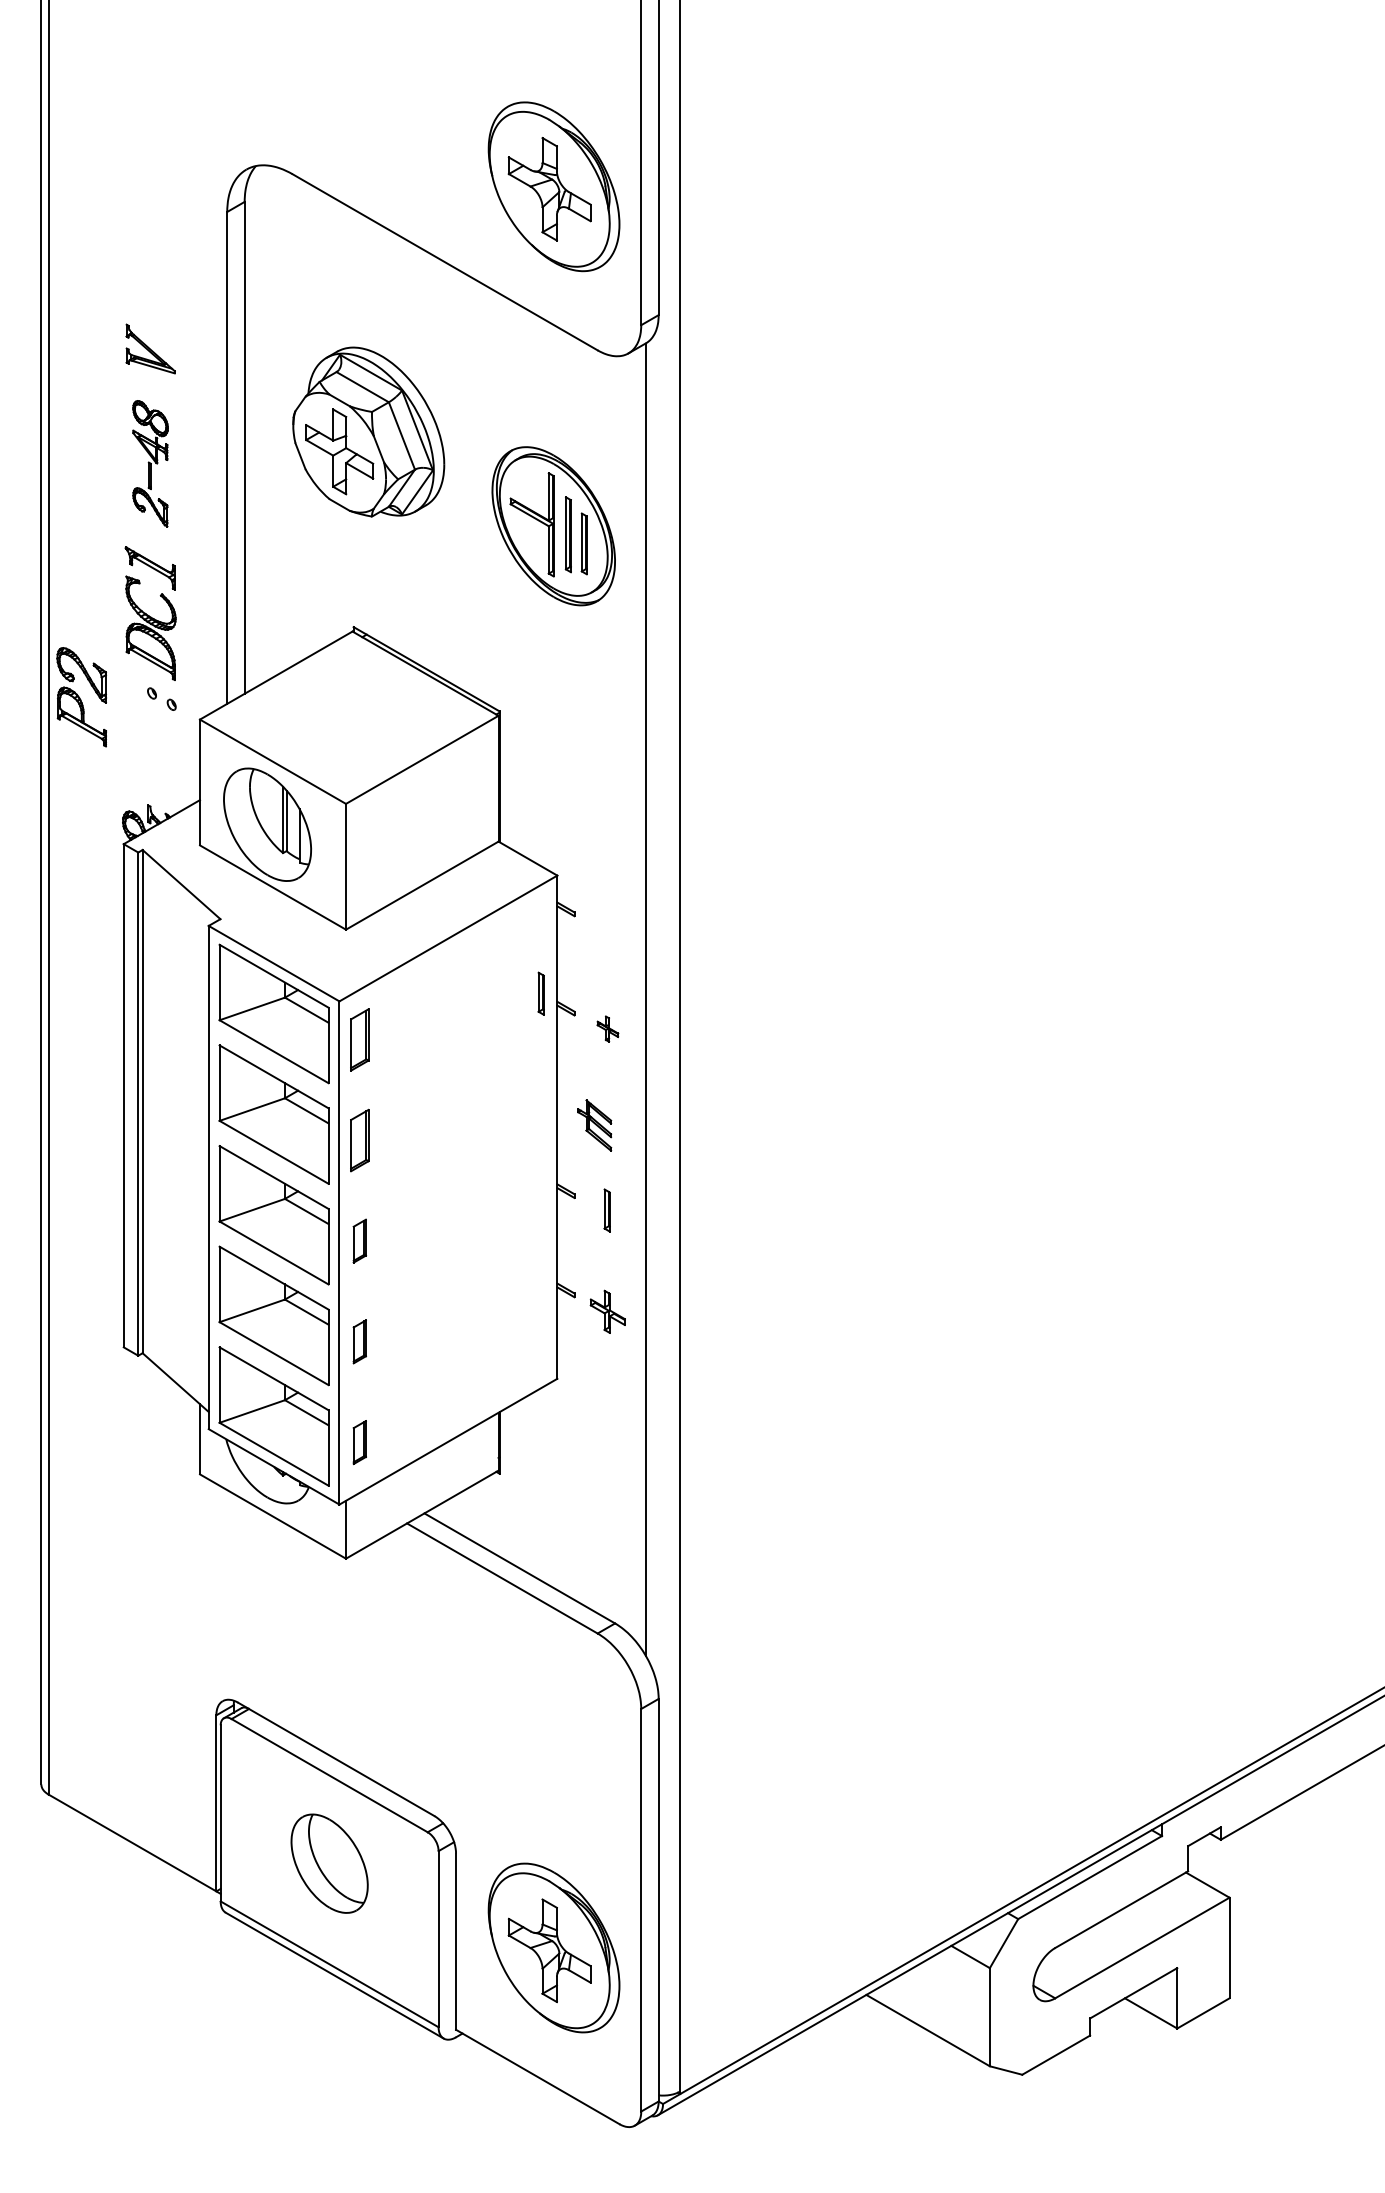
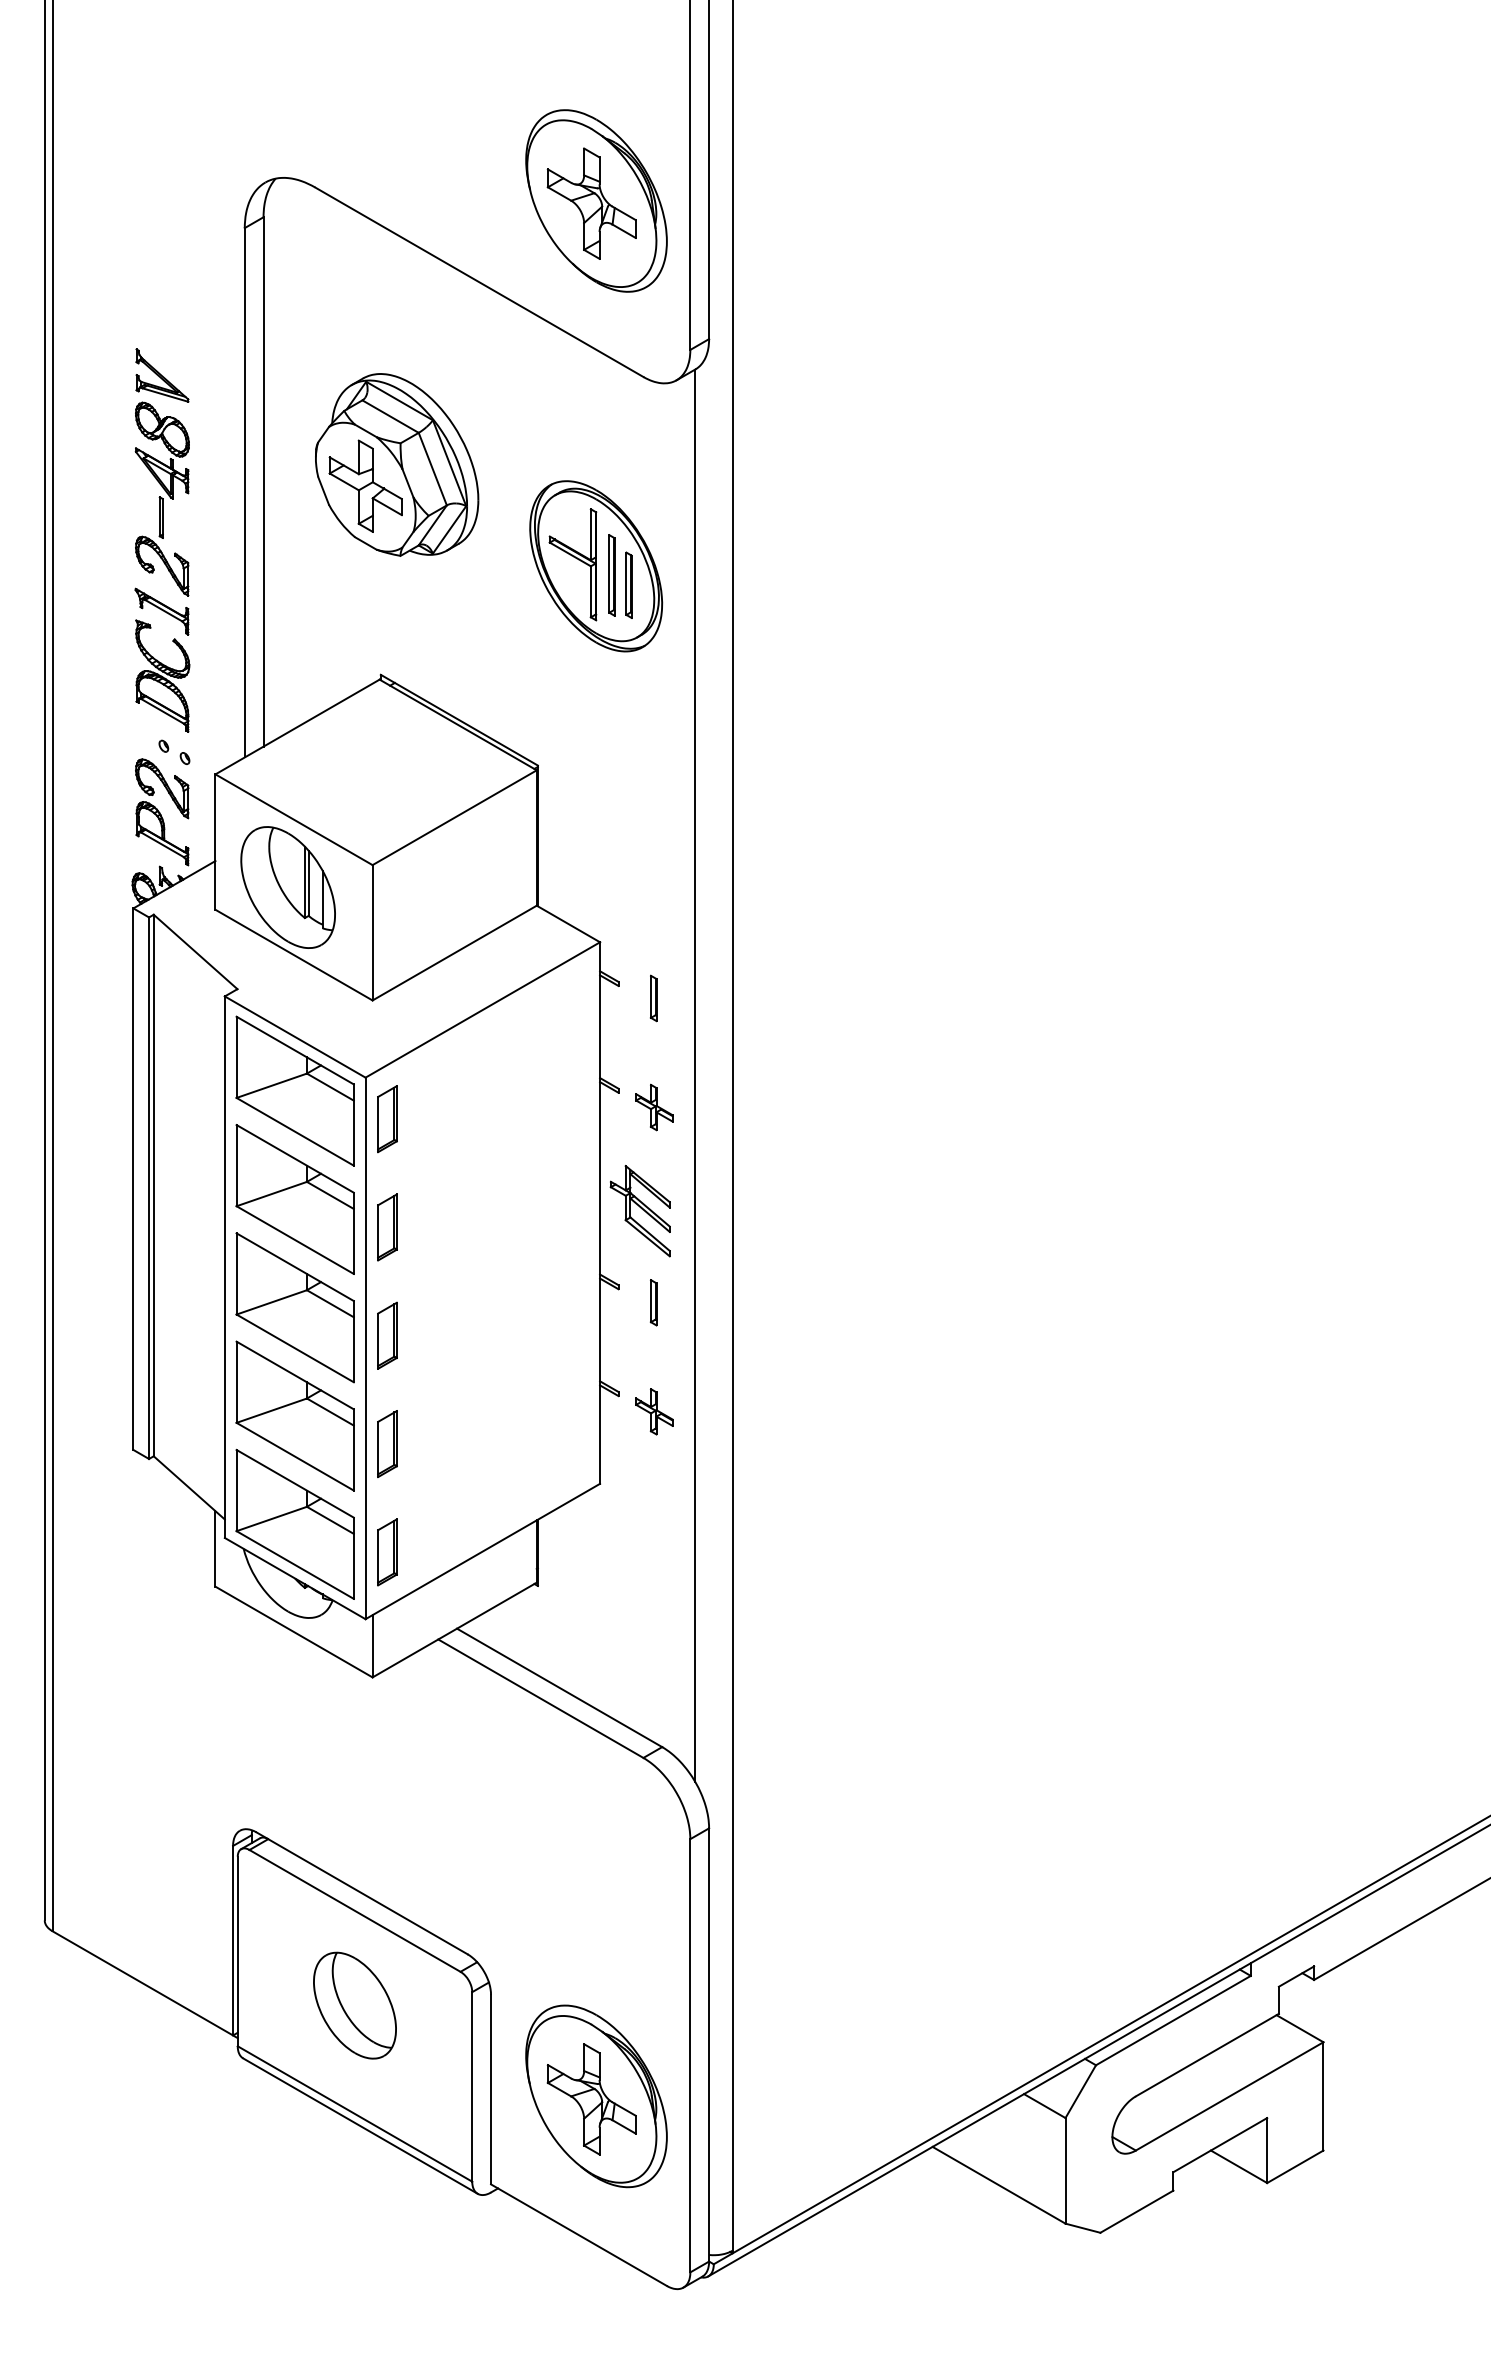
part: (149, 463) -> (161, 498), size x1.43
part: (82, 697) -> (162, 812), moved
part: (541, 993) -> (653, 998), moved
part: (607, 1029) -> (654, 1107), size x1.67
part: (594, 1125) -> (639, 1211), size x1.67
part: (359, 1240) -> (387, 1335), size x1.43
part: (359, 1341) -> (387, 1443), size x1.43
part: (359, 1442) -> (387, 1552), size x1.43

